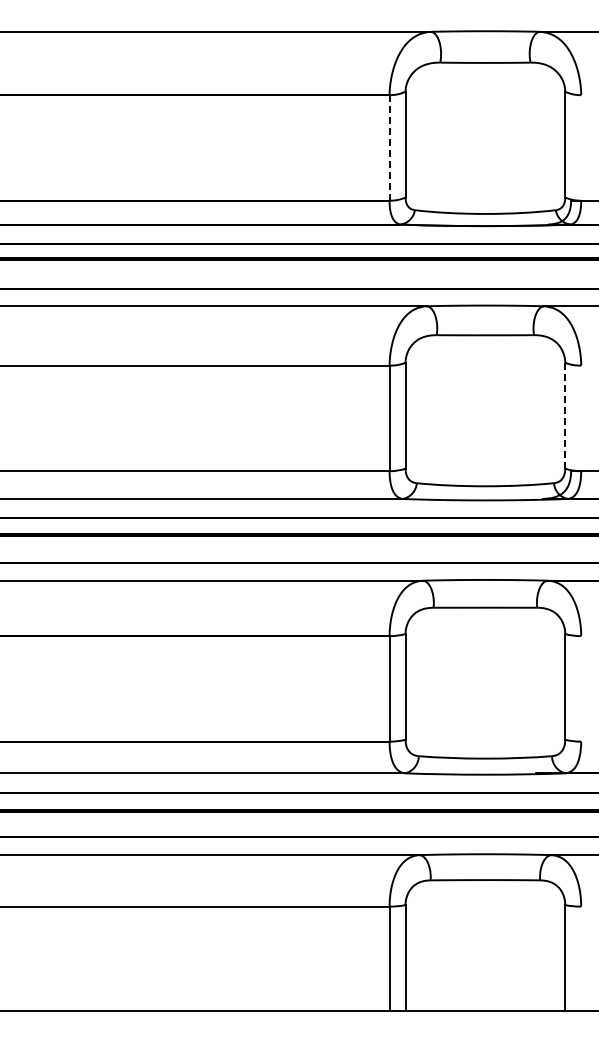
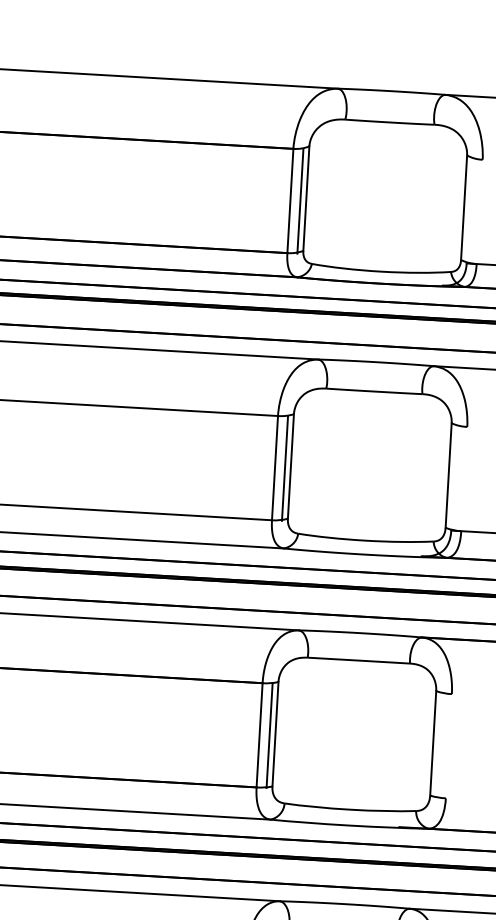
line: (389, 147) -> (290, 200), dashed -> solid
line: (399, 147) -> (300, 201), added
line: (565, 415) -> (448, 475), dashed -> solid
line: (399, 418) -> (284, 468), added
line: (399, 688) -> (269, 735), added

